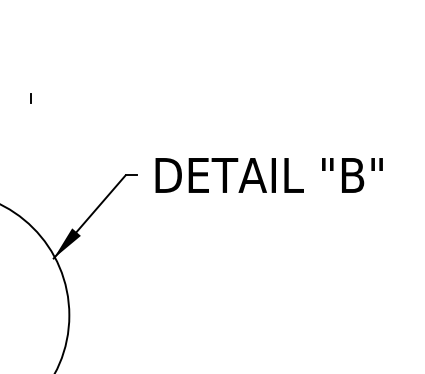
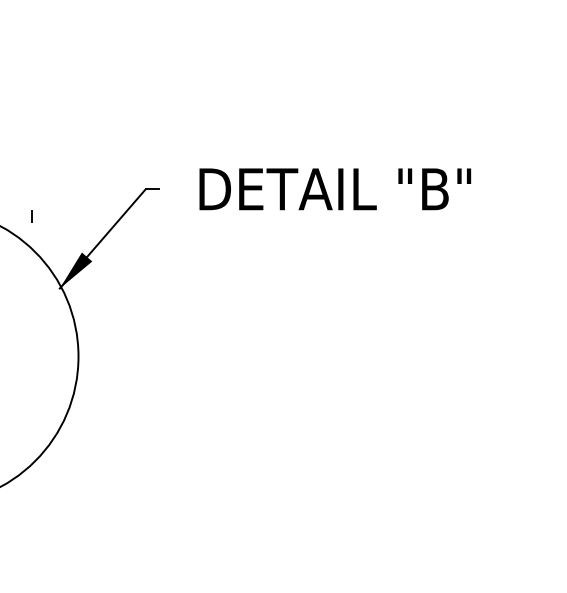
line: (30, 98) -> (31, 216), moved
text: (269, 175) -> (335, 189), moved

